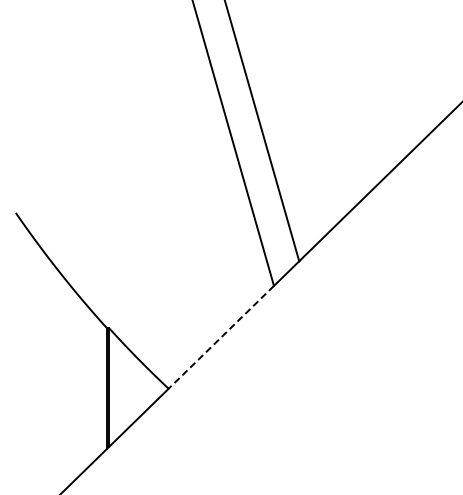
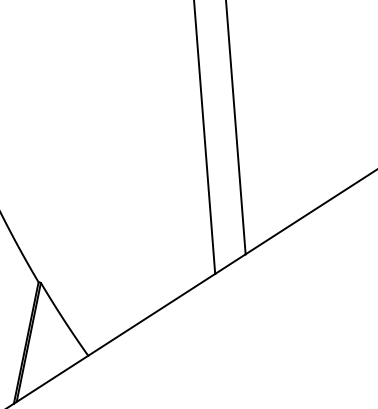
line: (221, 337) -> (151, 315), dashed -> solid

